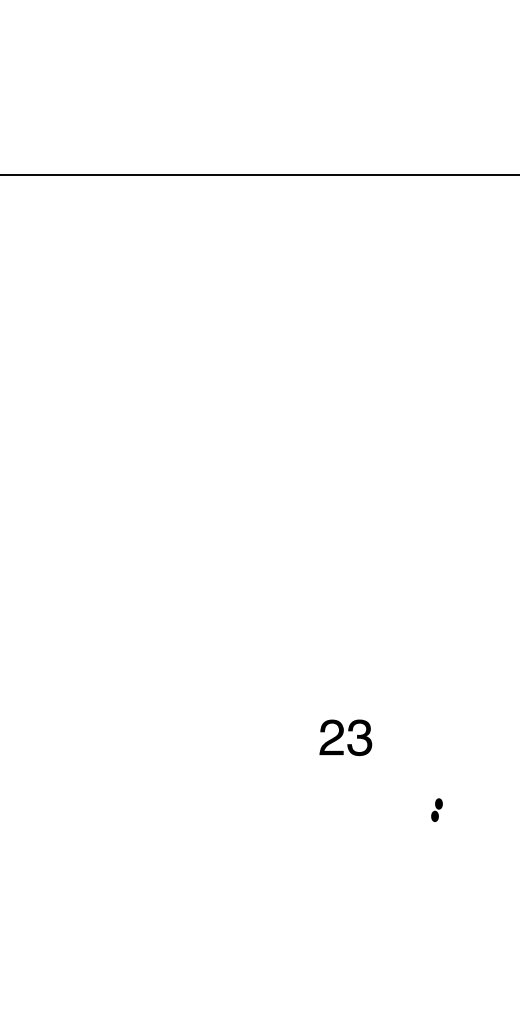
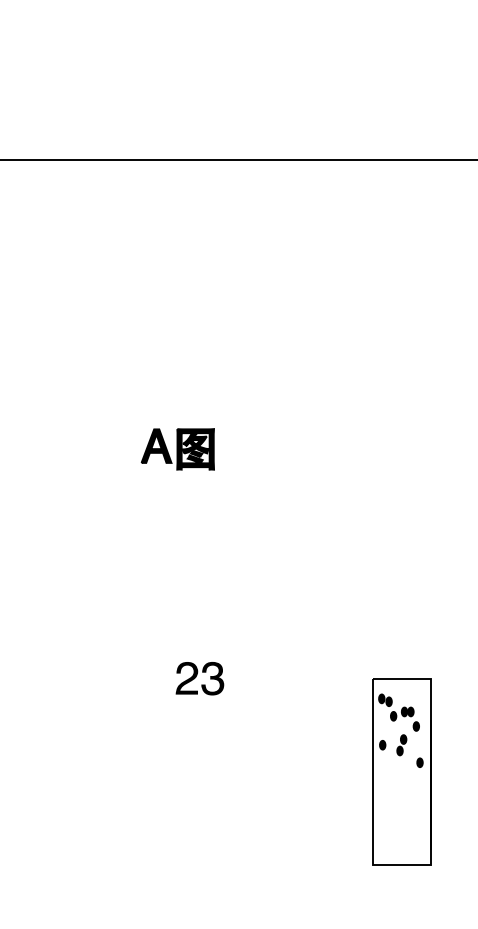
part: (193, 488) -> (177, 449), added
part: (345, 737) -> (199, 678), moved
part: (436, 838) -> (401, 771), added

